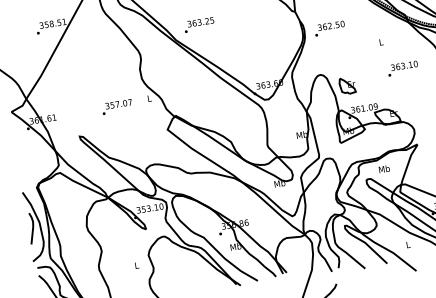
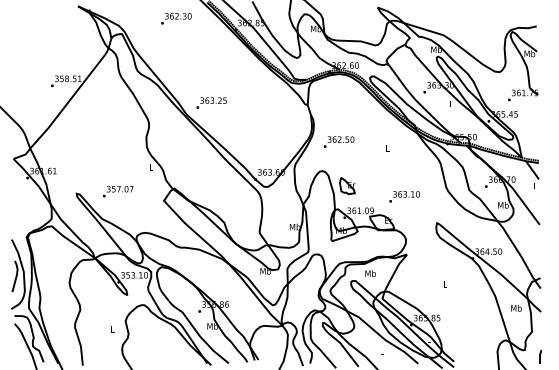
text: (329, 28) -> (338, 141), moved
text: (402, 68) -> (404, 196), moved
text: (117, 106) -> (118, 191), moved

